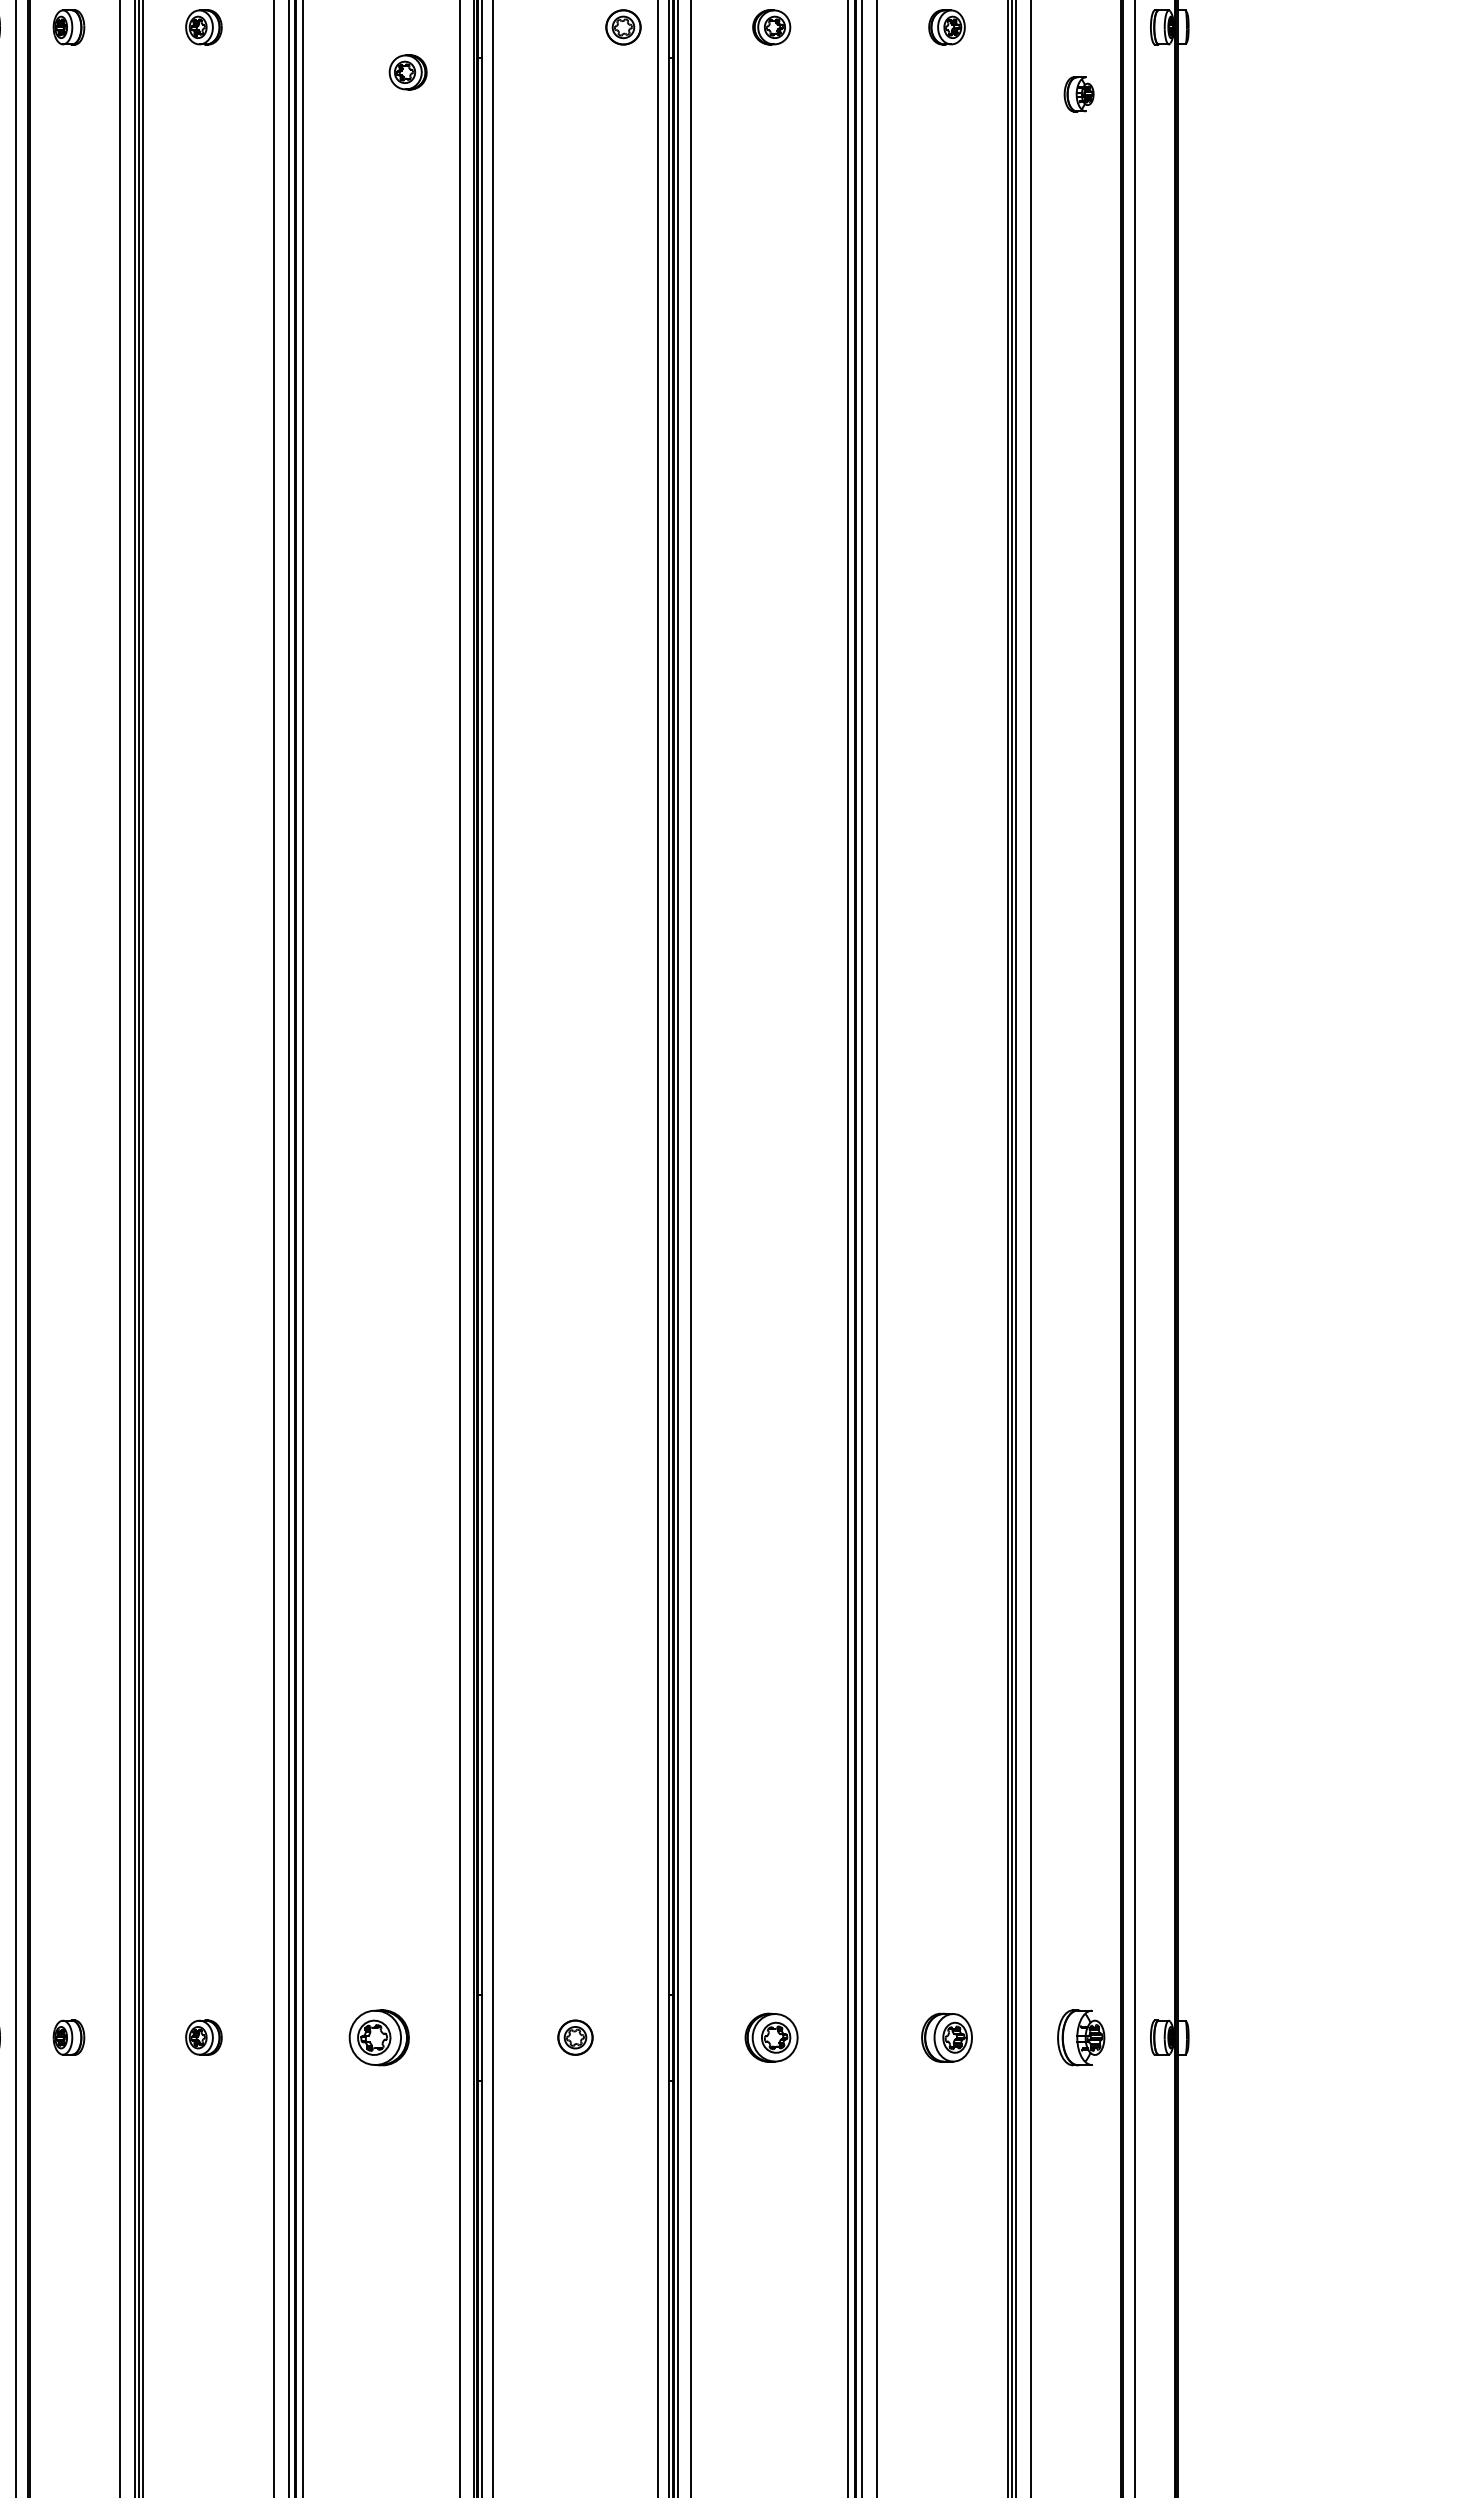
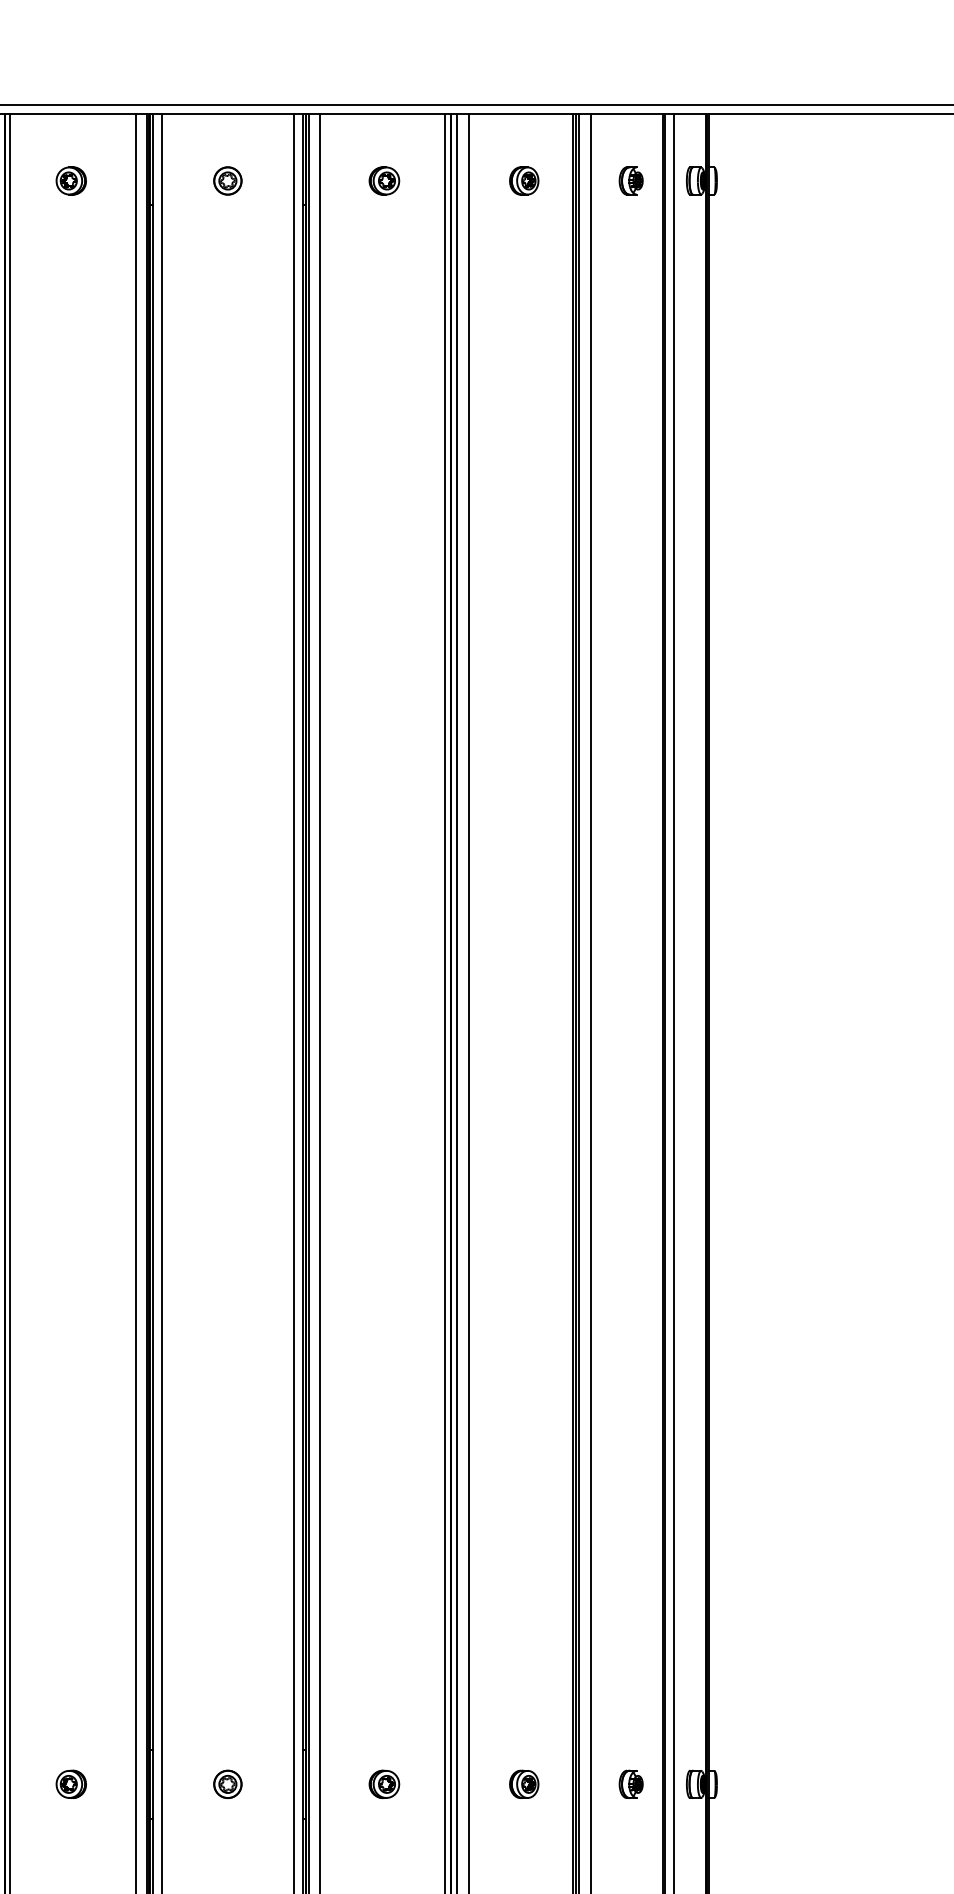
part: (623, 27) -> (227, 181), moved
part: (407, 72) -> (70, 181), moved
part: (1078, 94) -> (630, 181), moved
part: (378, 2037) -> (70, 1784), size x0.62
part: (771, 2037) -> (384, 1784), size x0.71
part: (946, 2037) -> (523, 1784), size x0.71
part: (1080, 2037) -> (630, 1784), size x0.62

